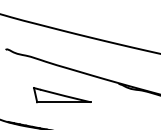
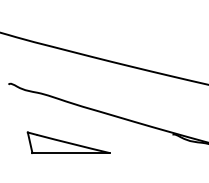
part: (62, 95) -> (69, 143), moved

